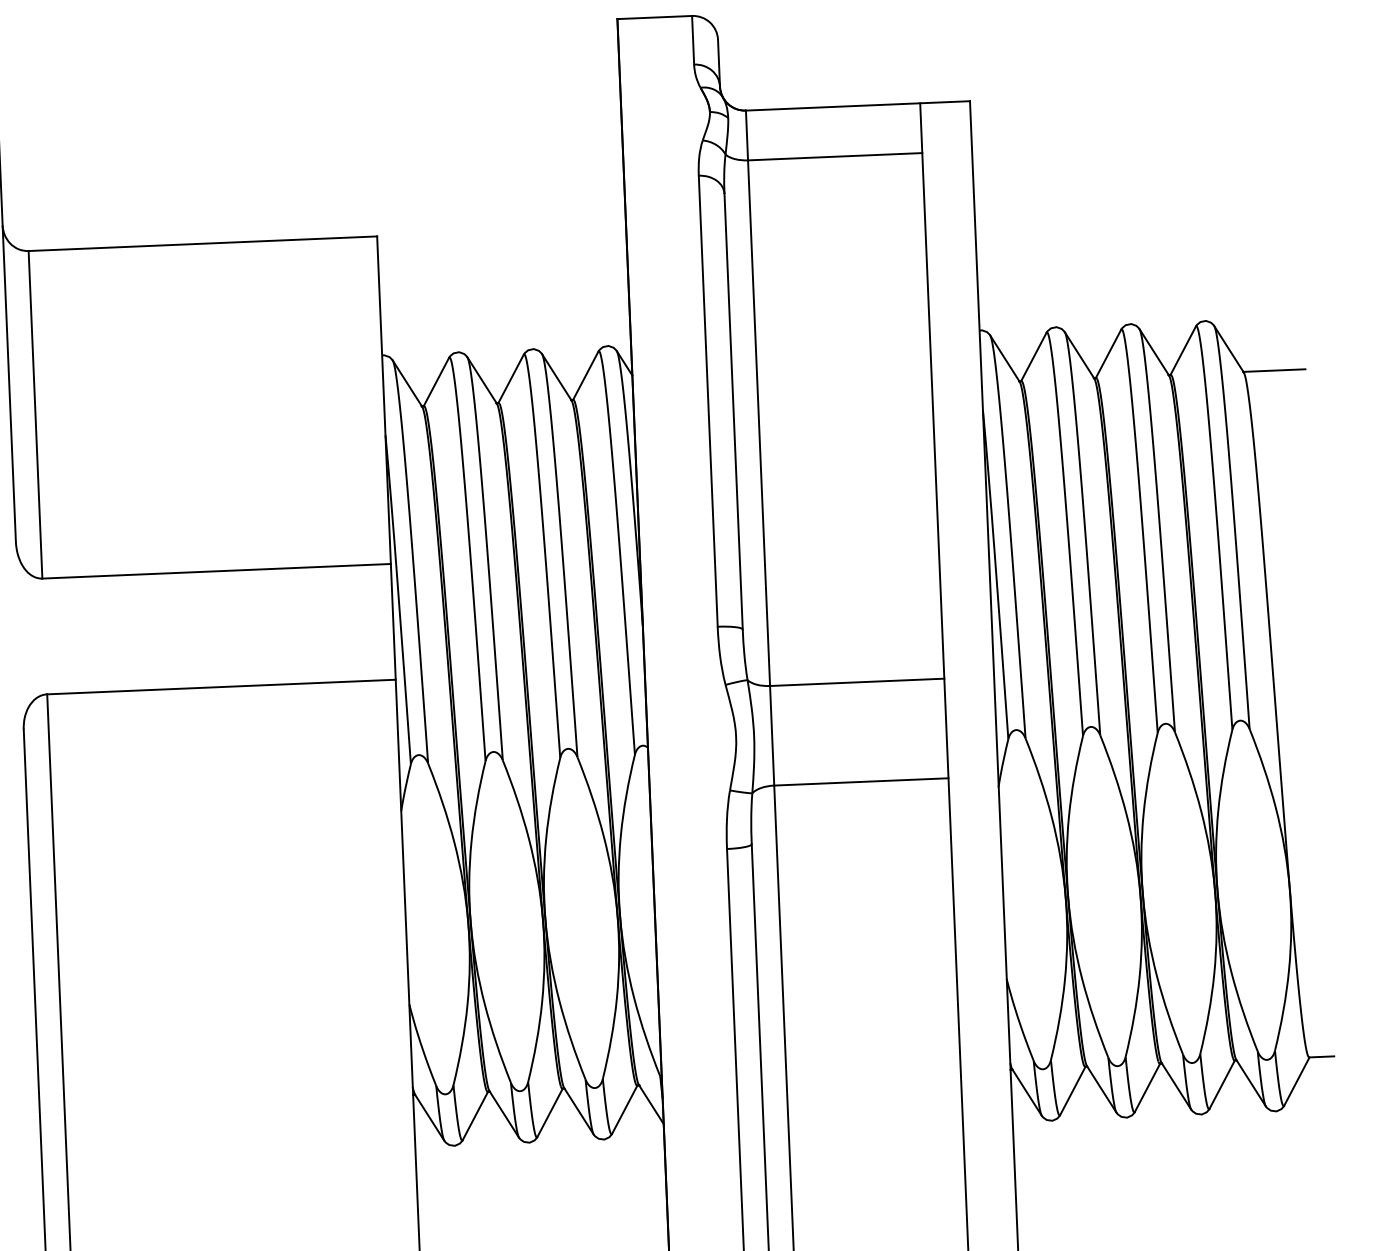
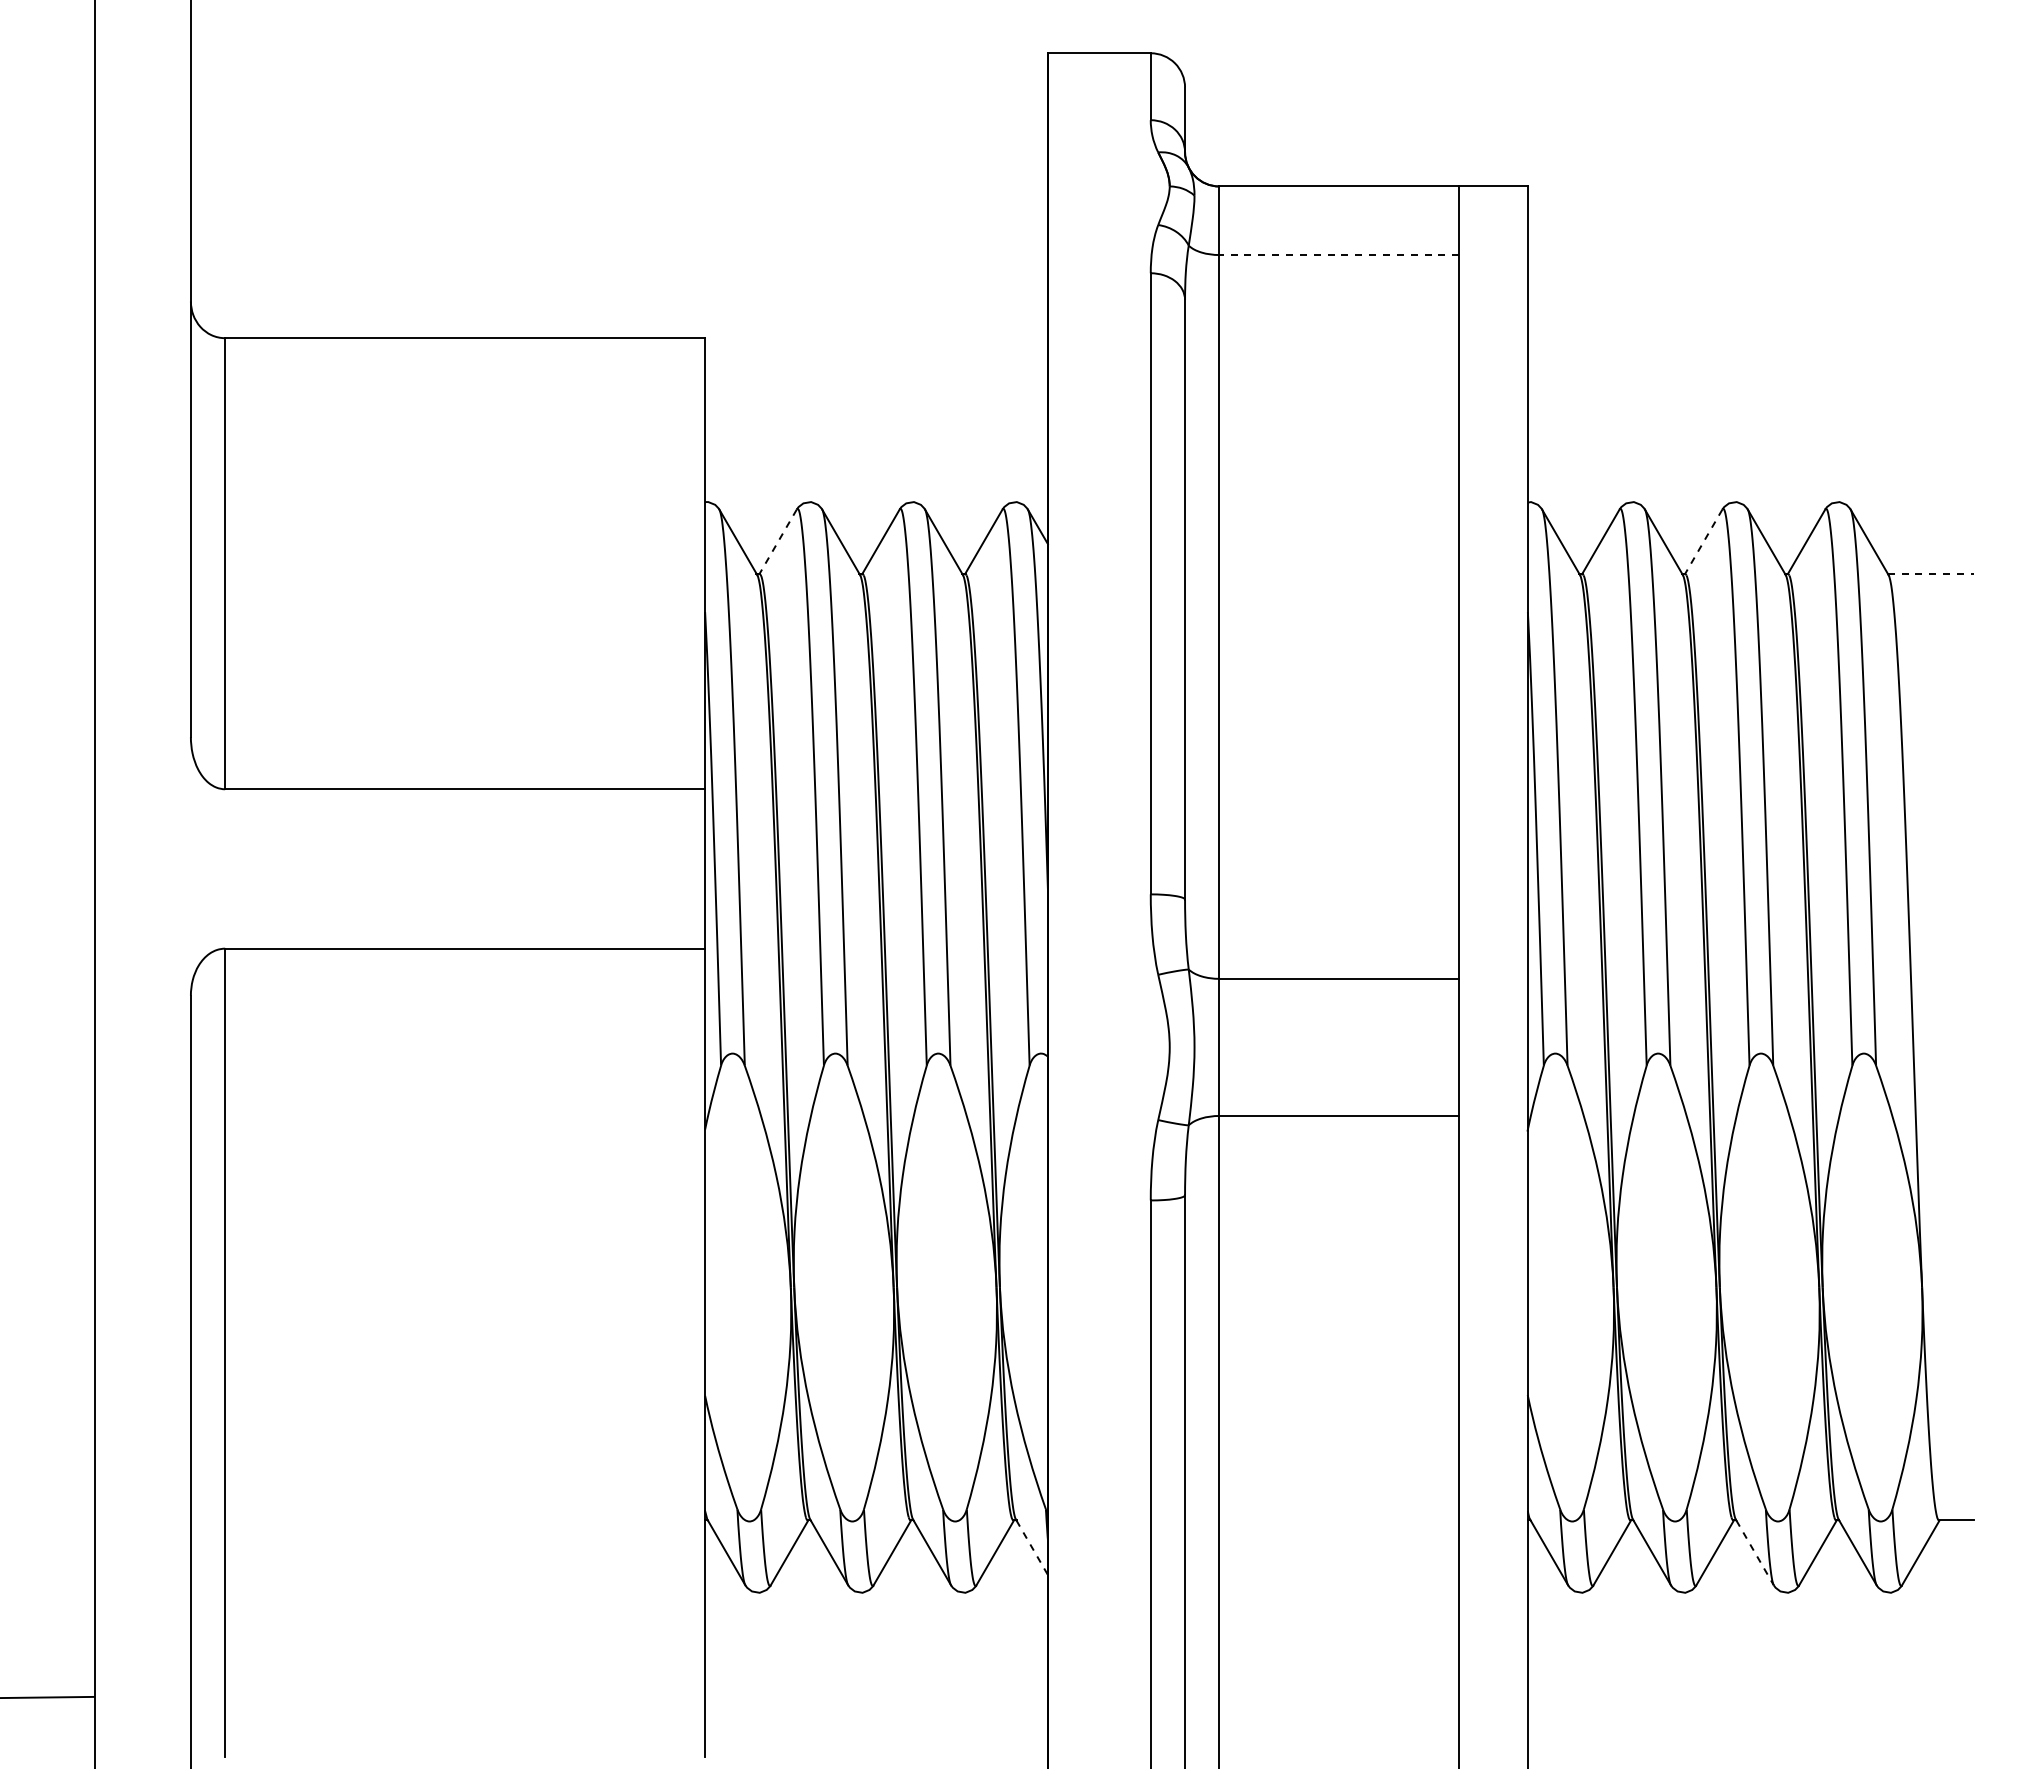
line: (835, 157) -> (1339, 255), solid -> dashed
line: (1108, 354) -> (1703, 542), solid -> dashed
line: (1274, 370) -> (1930, 574), solid -> dashed
line: (435, 382) -> (777, 542), solid -> dashed
line: (1176, 1086) -> (1755, 1553), solid -> dashed
line: (651, 1105) -> (1032, 1548), solid -> dashed

